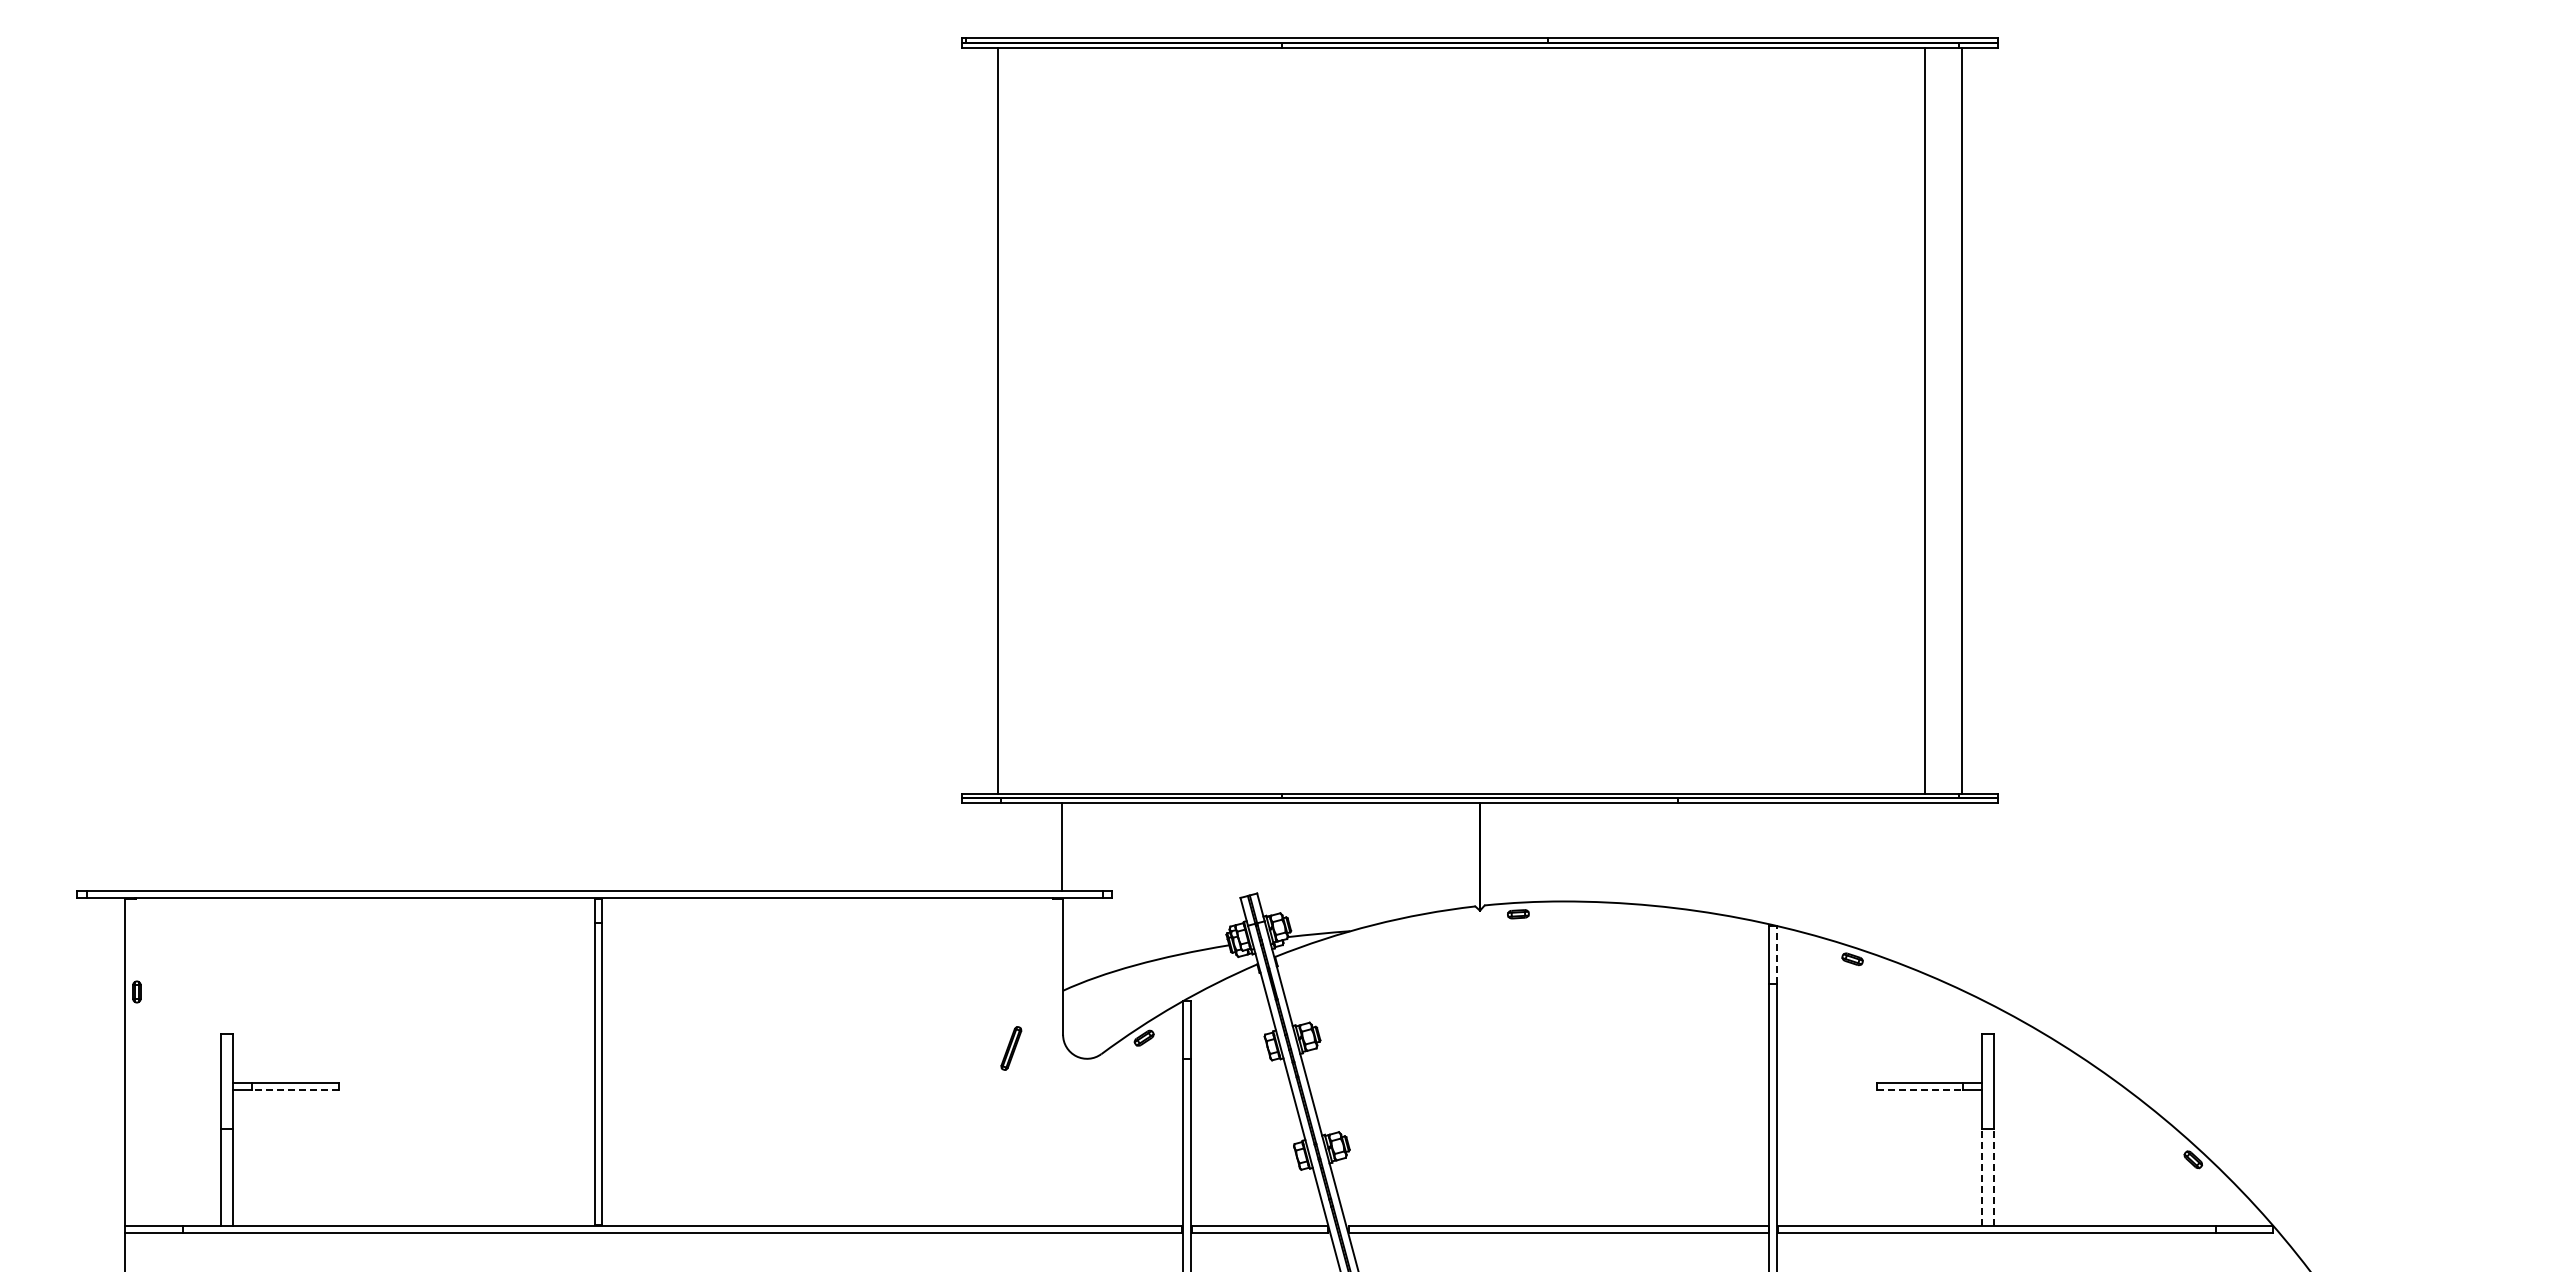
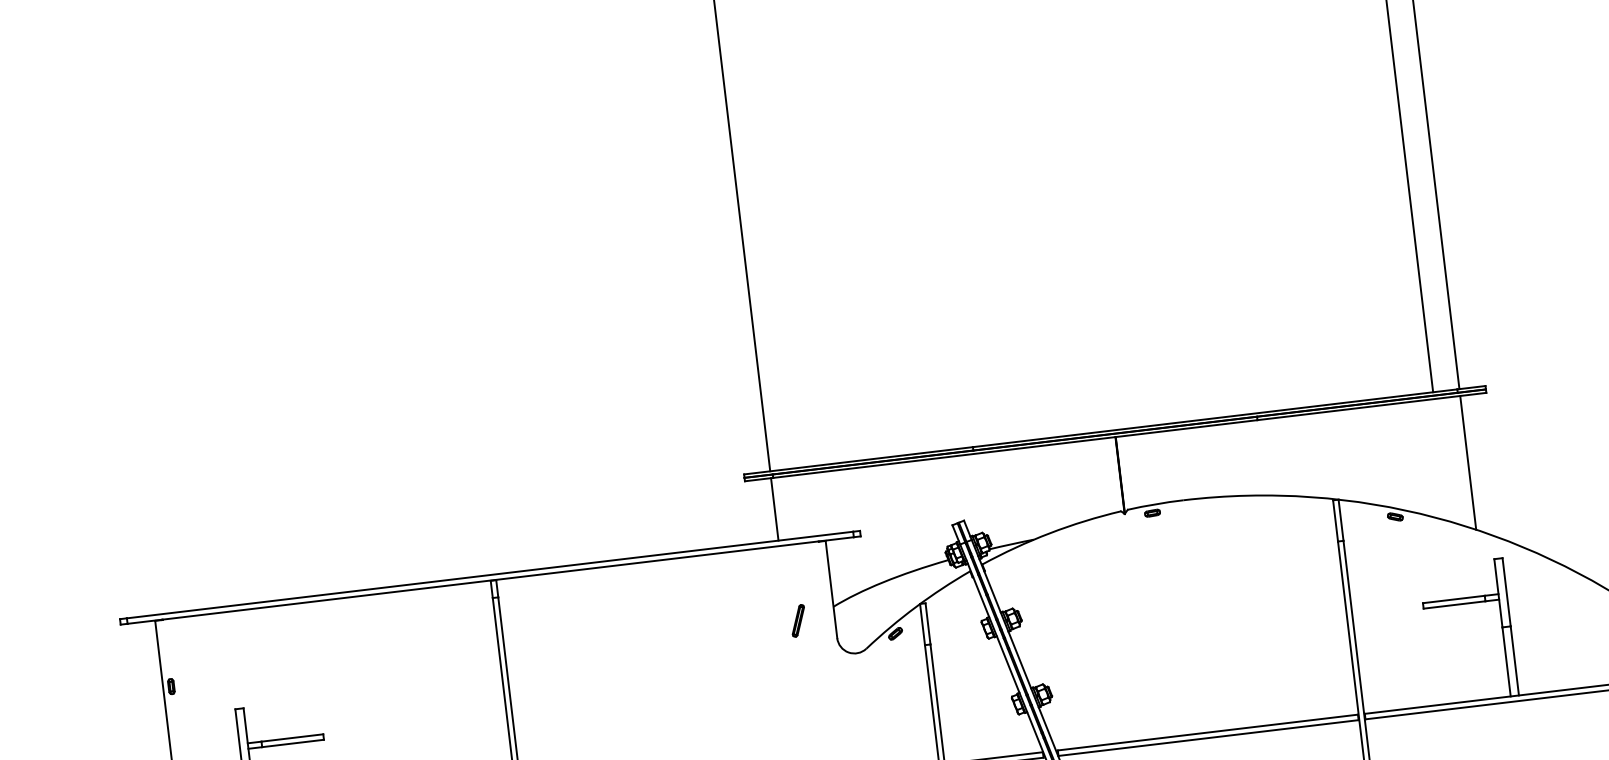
line: (1062, 846) -> (775, 509), moved
line: (1961, 896) -> (1467, 462), added
line: (1777, 954) -> (1341, 519), dashed -> solid
part: (1011, 1048) -> (798, 620), moved
line: (294, 1090) -> (292, 743), dashed -> solid
line: (1920, 1090) -> (1455, 604), dashed -> solid
line: (1982, 1176) -> (1506, 661), dashed -> solid
line: (1993, 1176) -> (1514, 660), dashed -> solid

